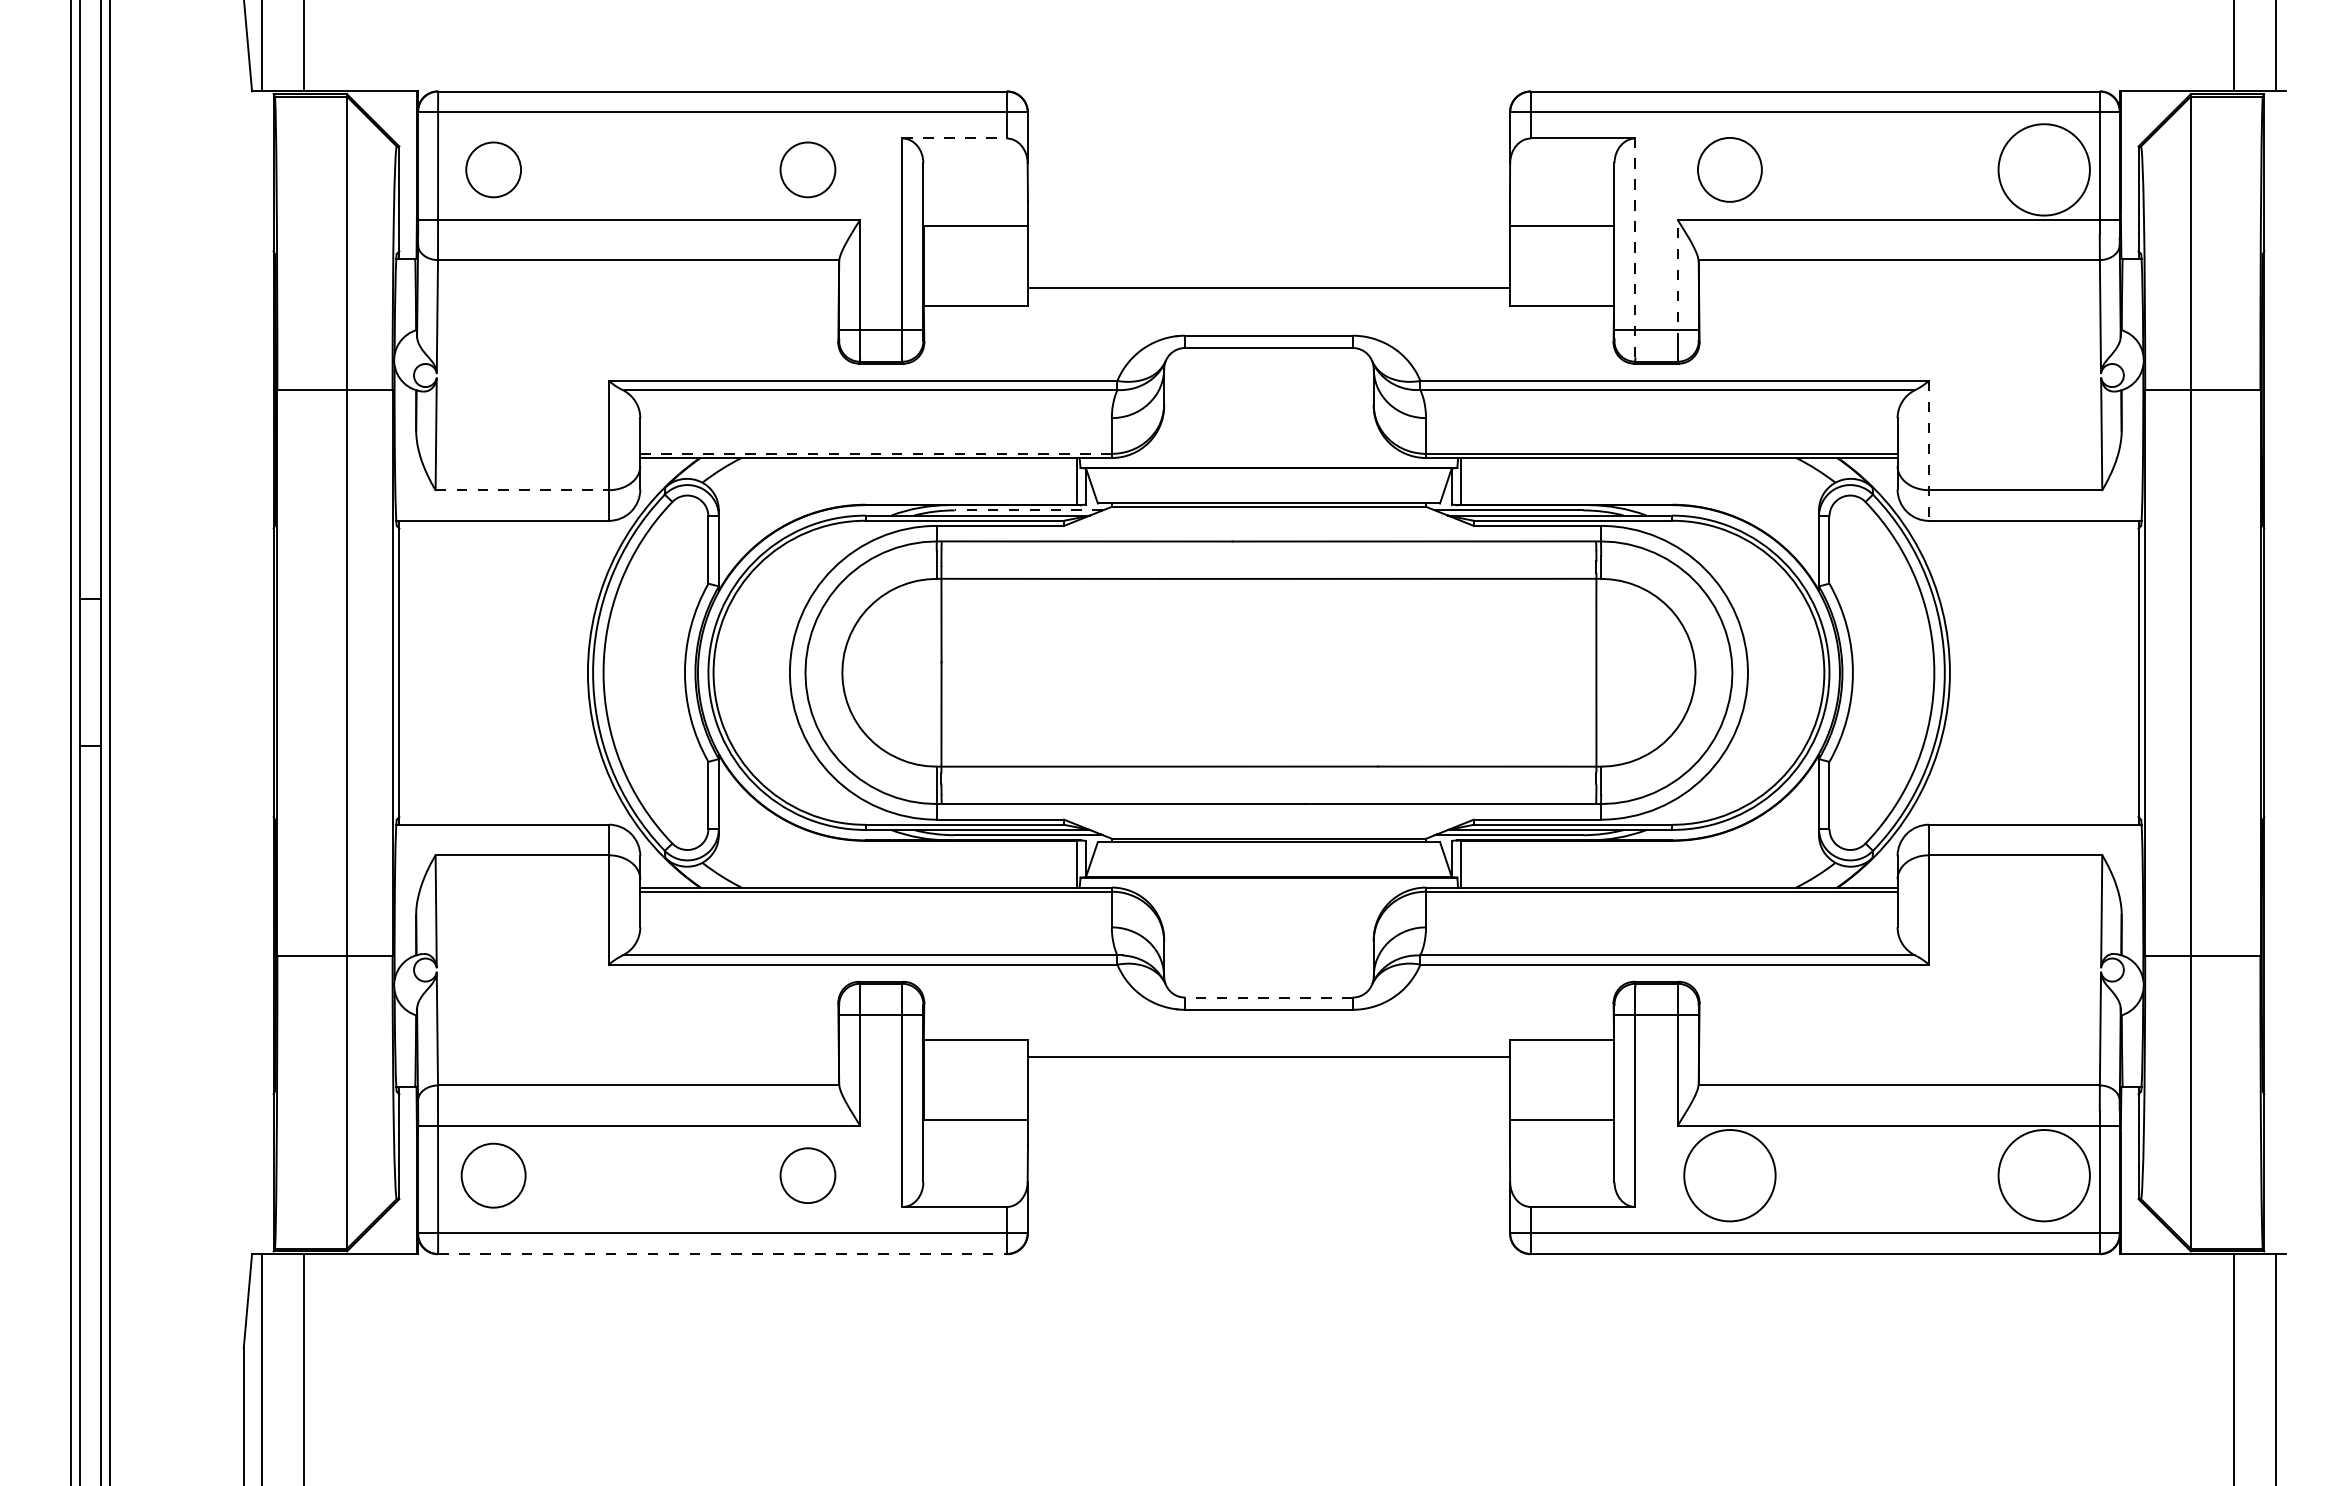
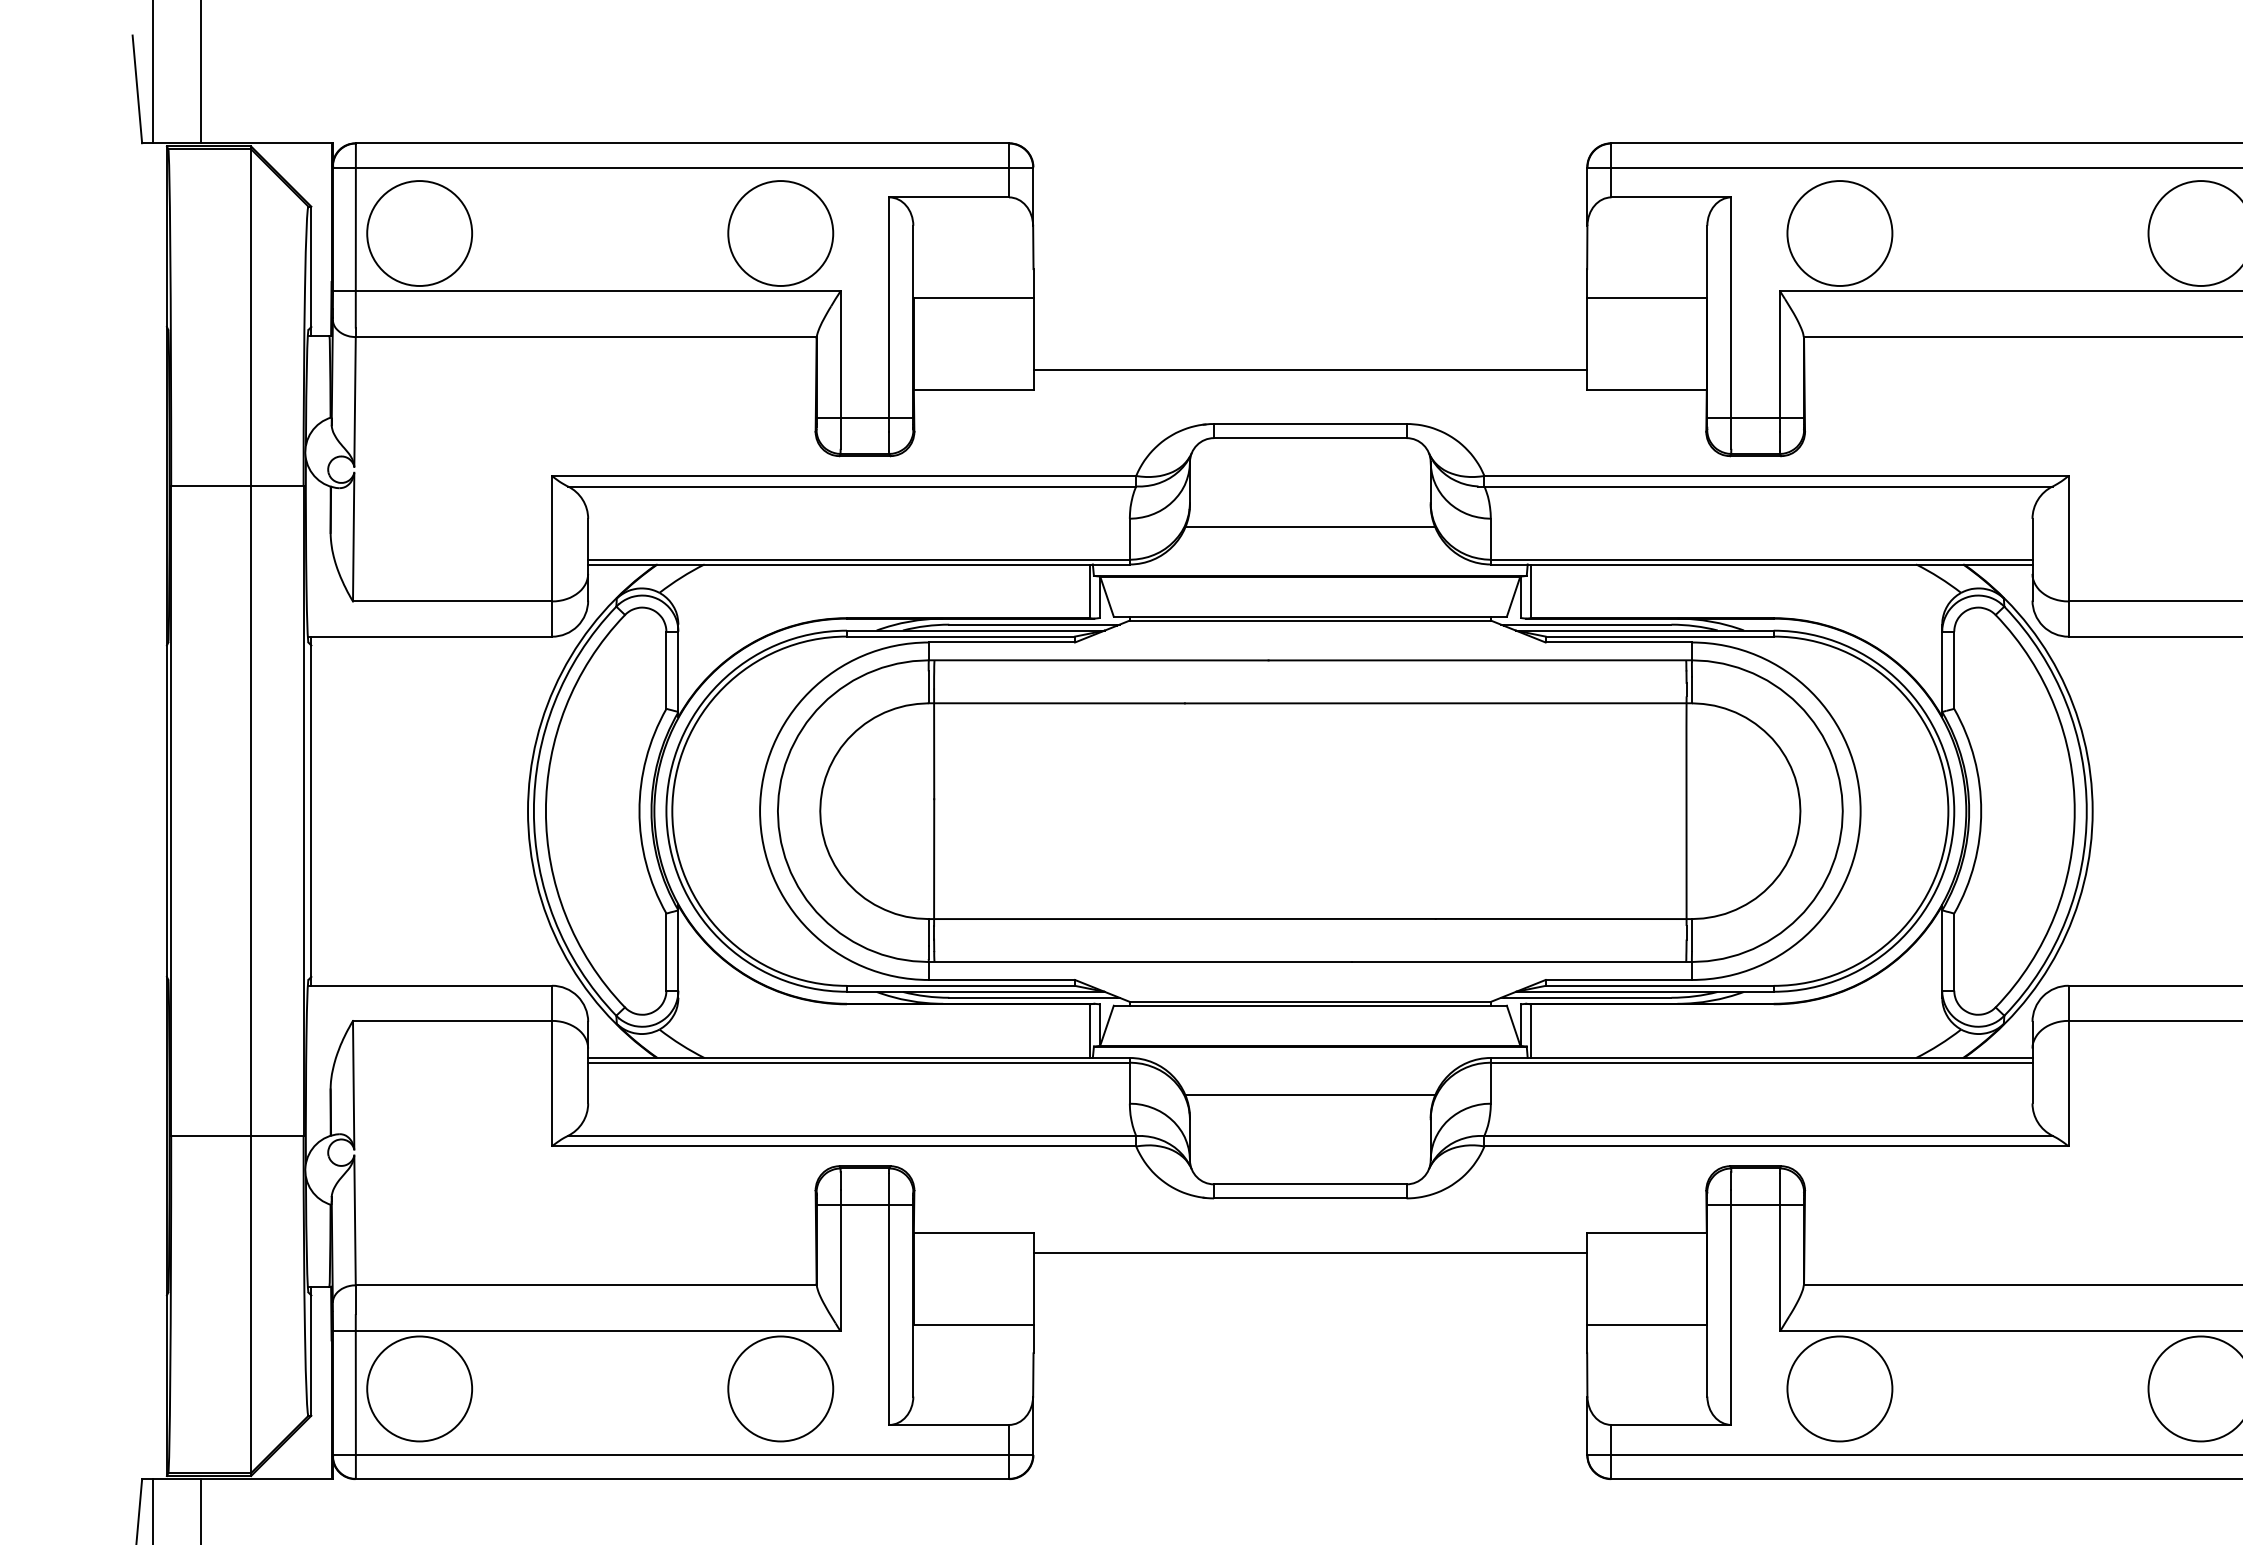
line: (955, 138) -> (950, 197), dashed -> solid
circle: (493, 169) -> (419, 233), size x1.67
circle: (807, 169) -> (780, 233), size x1.67
circle: (1729, 169) -> (1839, 233), size x1.43
line: (1635, 247) -> (1731, 322), dashed -> solid
line: (1677, 280) -> (1779, 360), dashed -> solid
line: (1268, 425) -> (1309, 527), added
line: (1929, 450) -> (2069, 555), dashed -> solid
line: (876, 453) -> (859, 559), dashed -> solid
line: (522, 490) -> (452, 601), dashed -> solid
line: (1028, 510) -> (1034, 624), dashed -> solid
line: (1268, 919) -> (1309, 1094), added
line: (1268, 997) -> (1309, 1184), dashed -> solid
circle: (493, 1175) -> (419, 1388), size x1.43
circle: (807, 1175) -> (780, 1388), size x1.67
line: (722, 1253) -> (682, 1478), dashed -> solid

